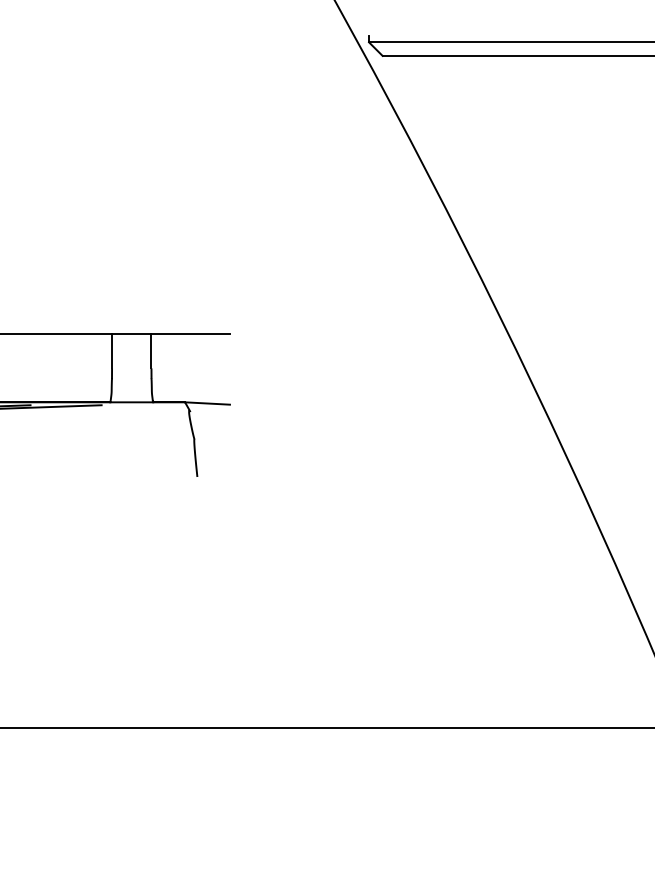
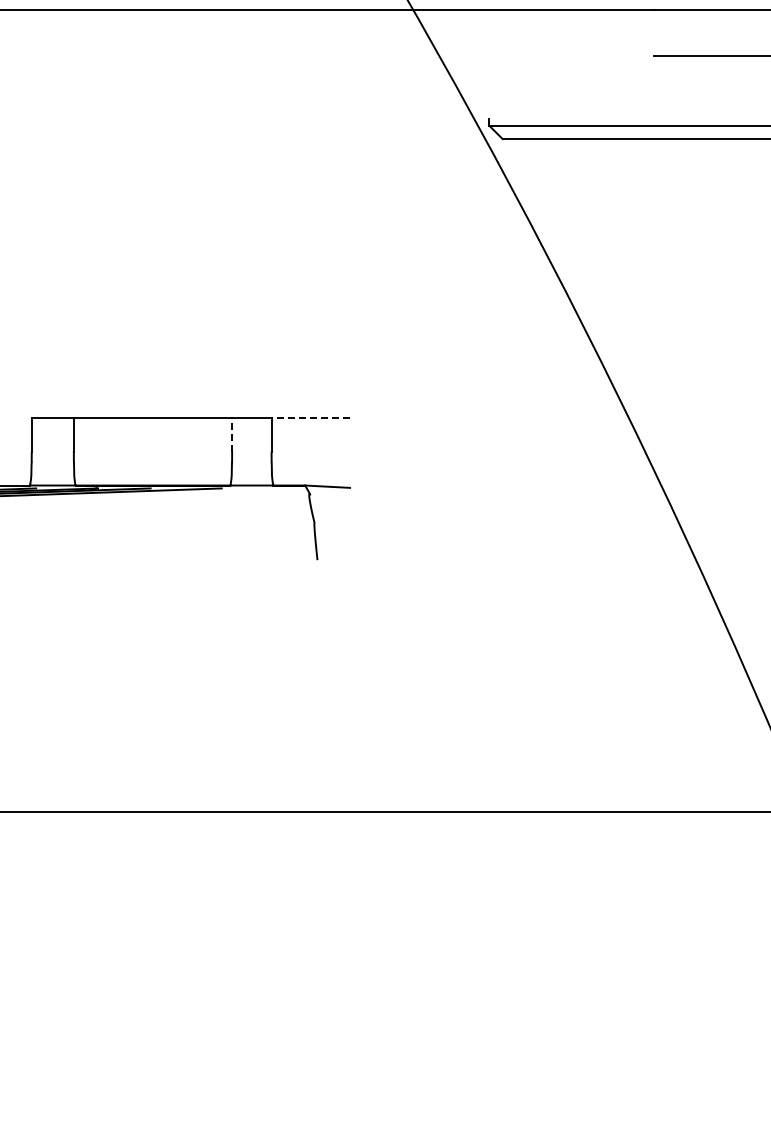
line: (190, 334) -> (310, 417), solid -> dashed
line: (112, 351) -> (232, 434), solid -> dashed

